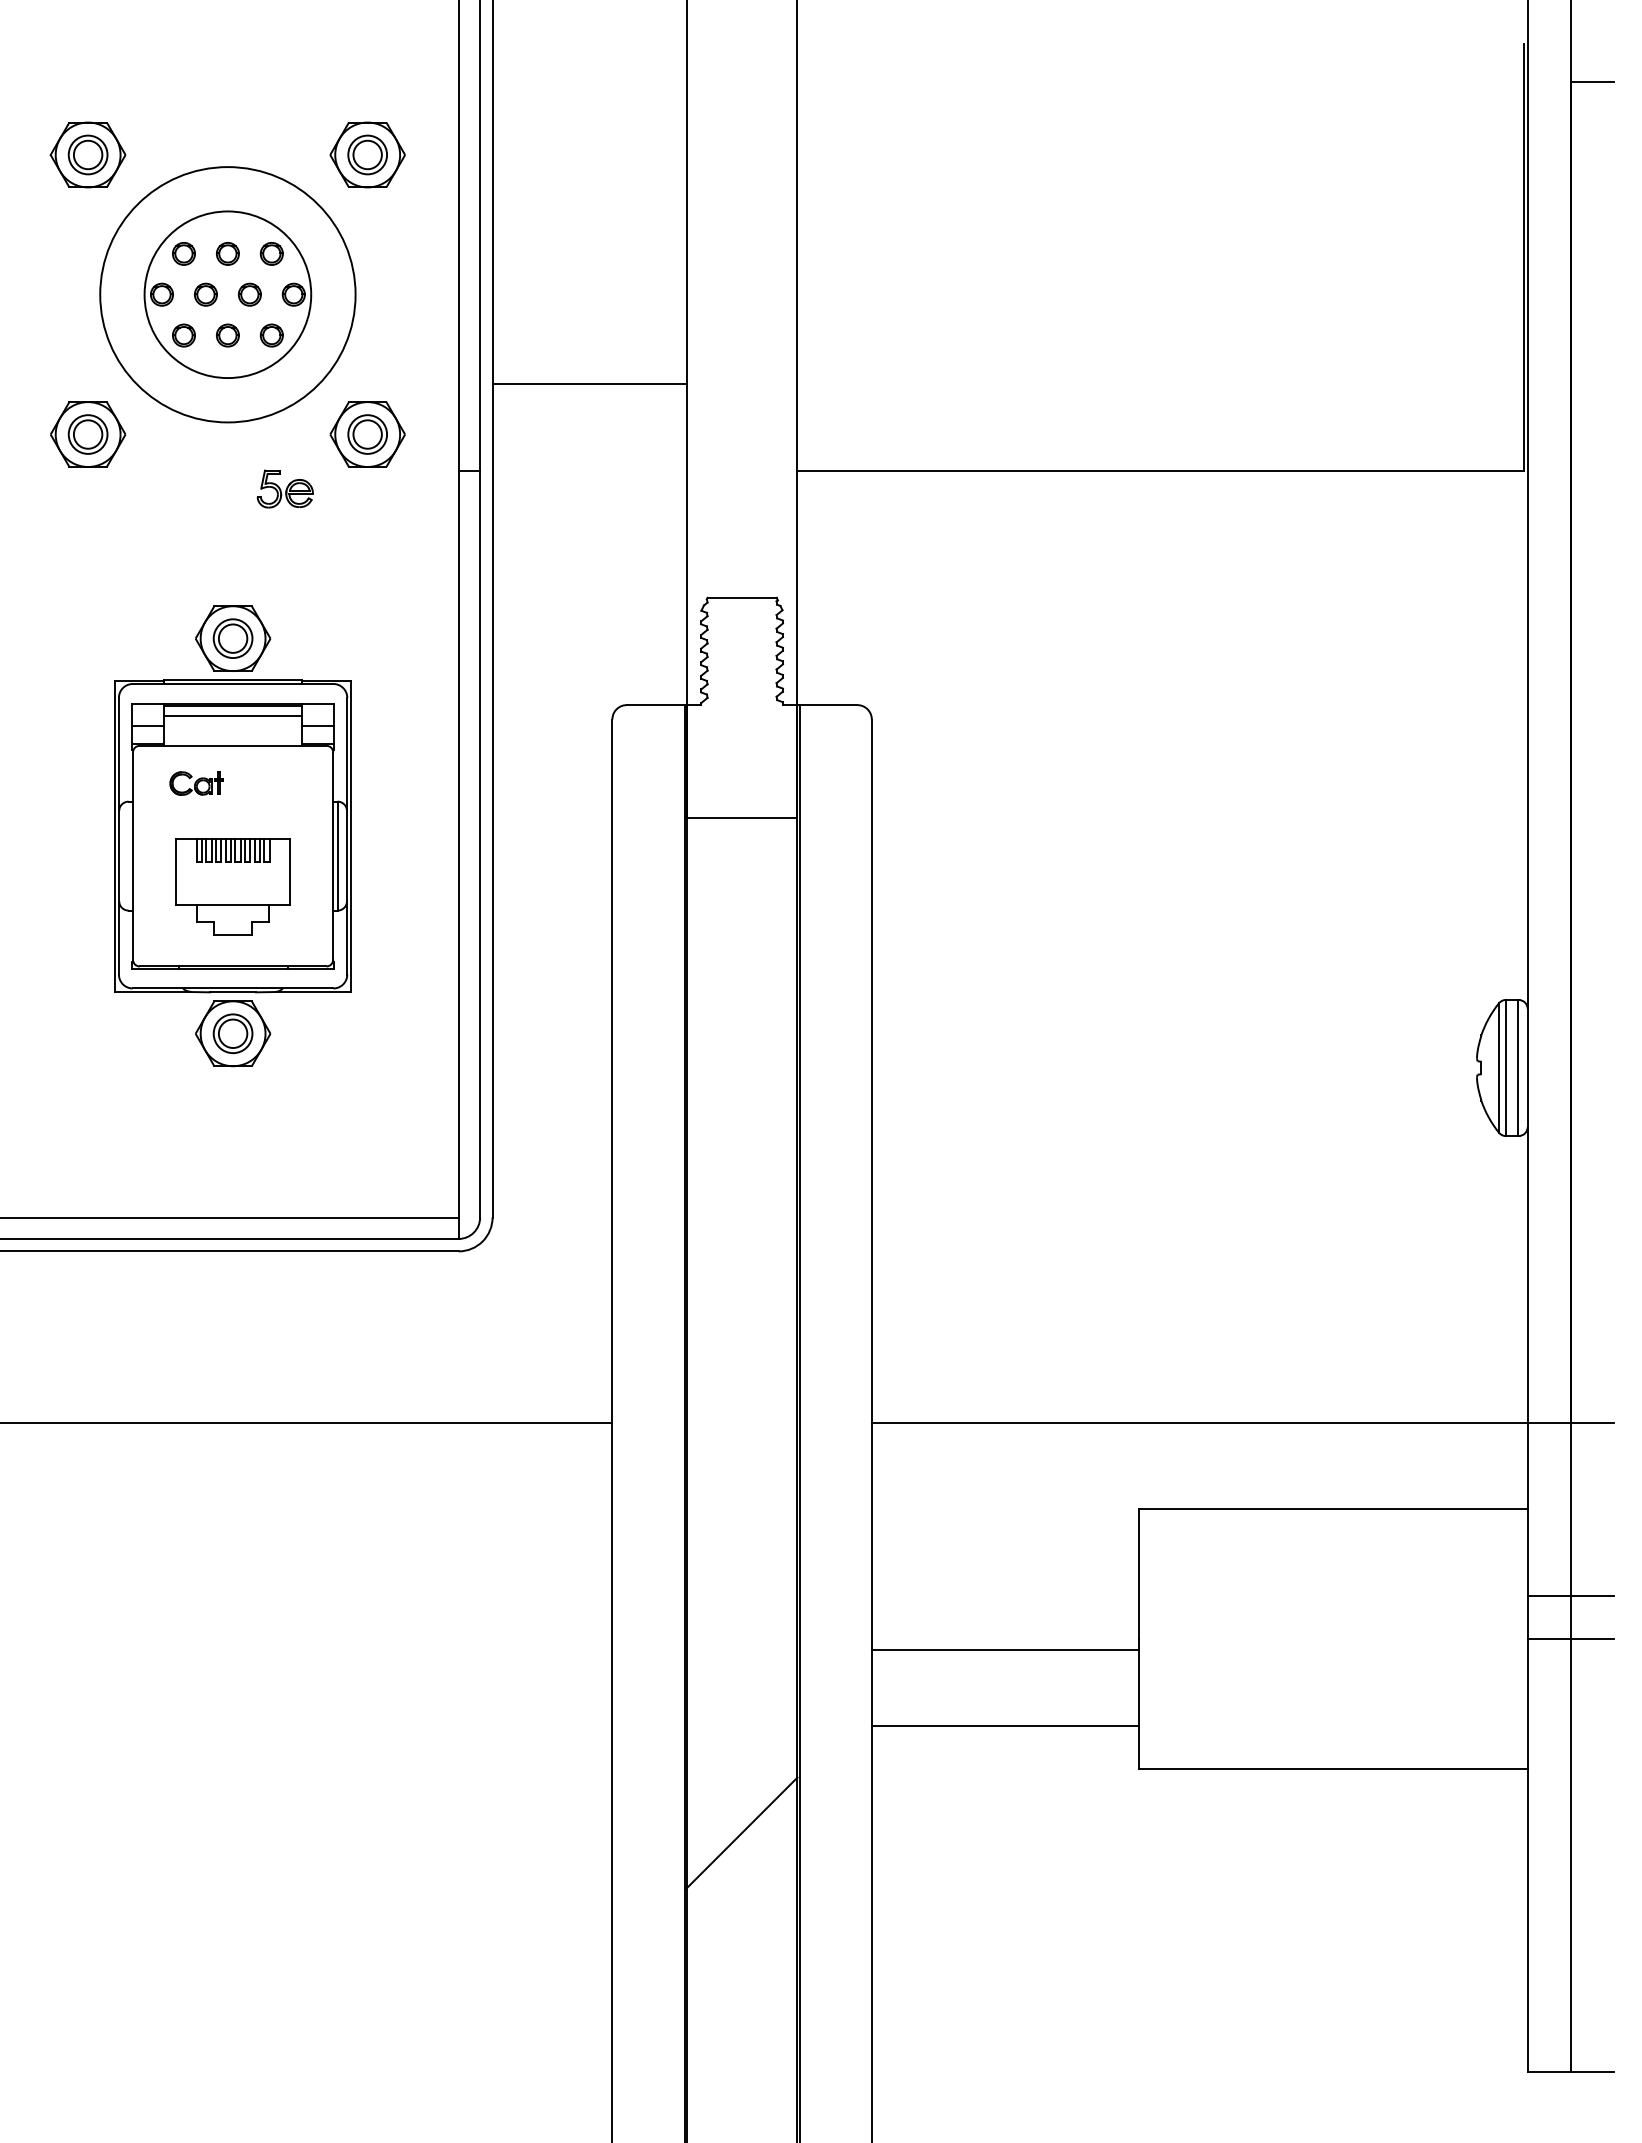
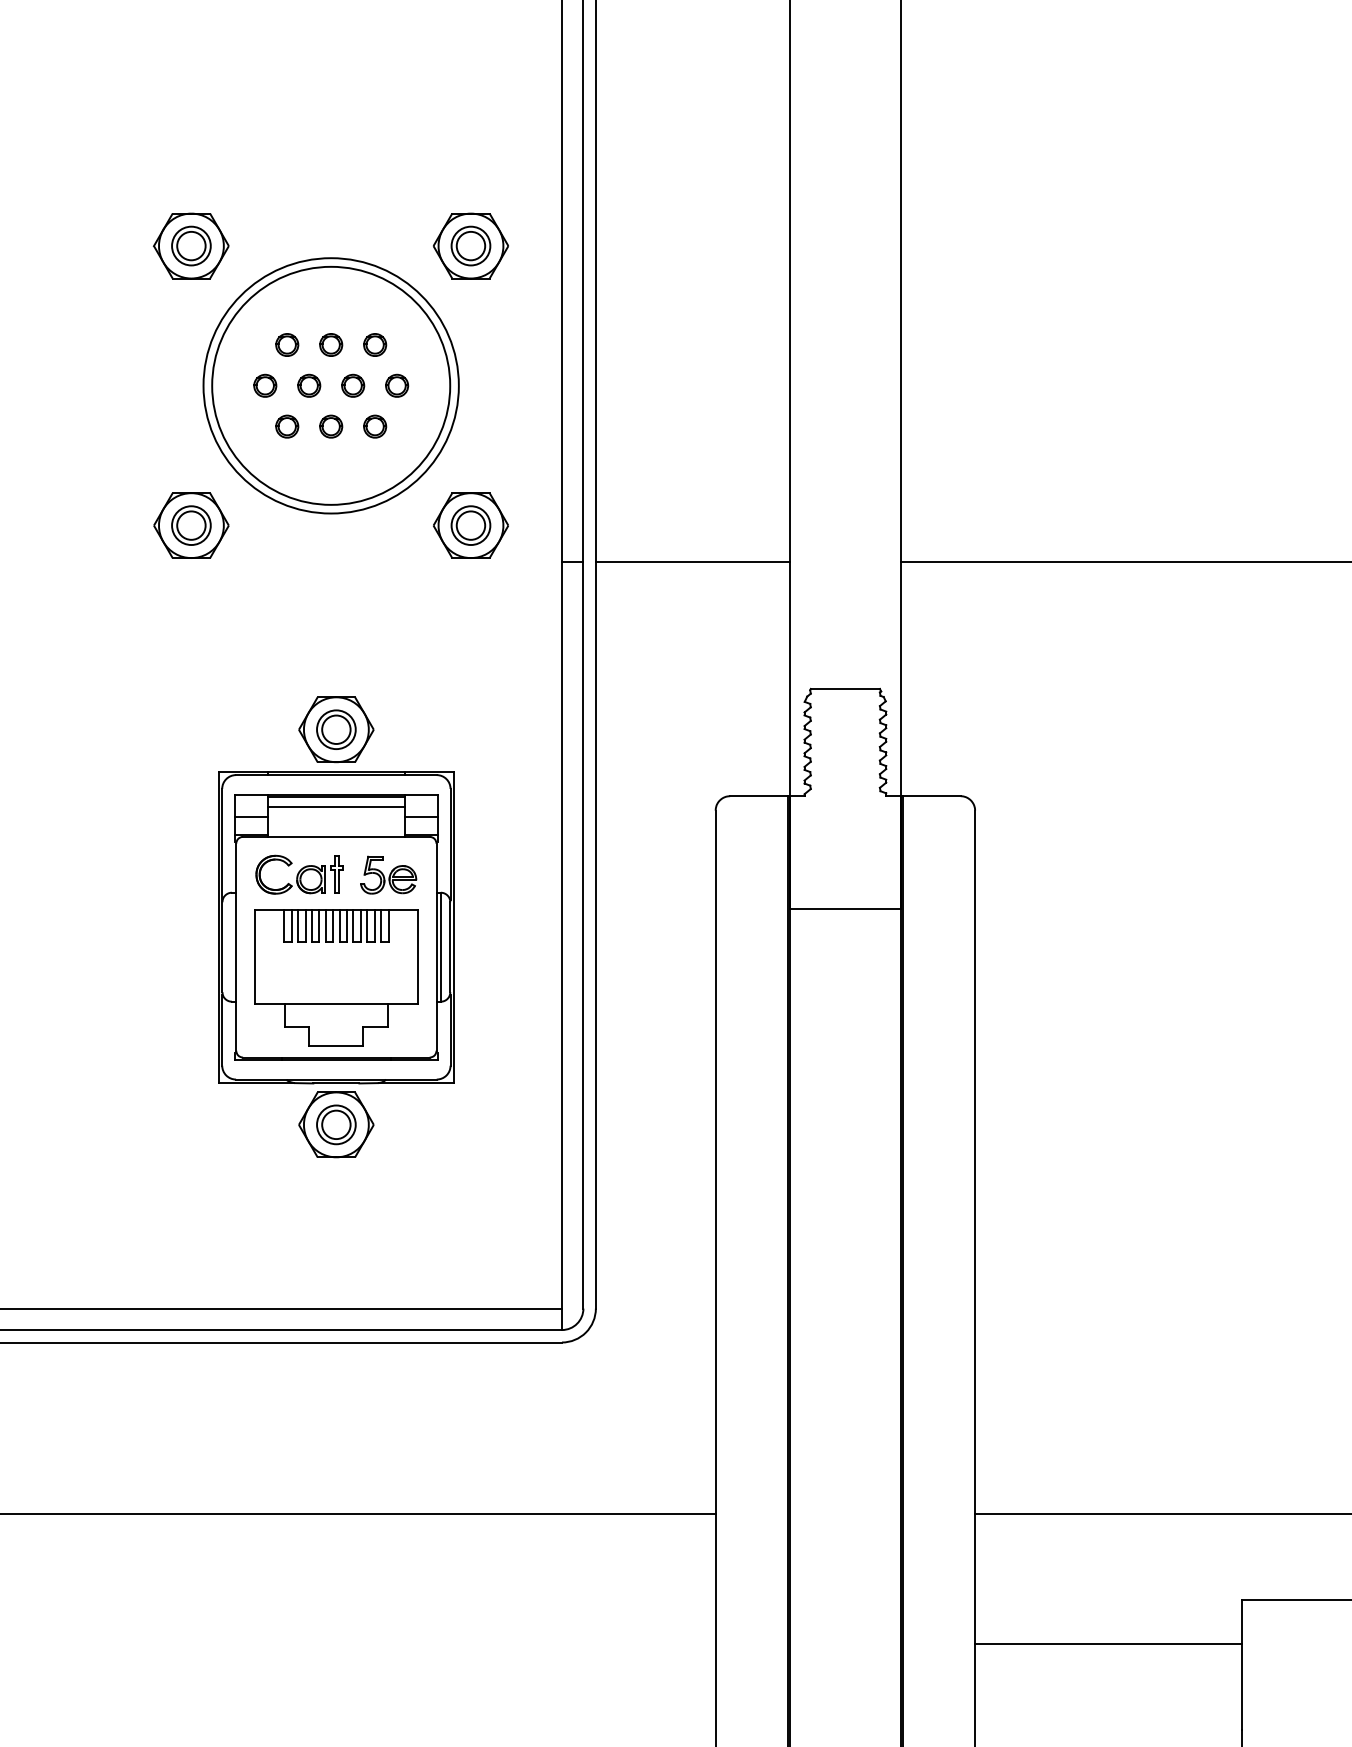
circle: (227, 294) -> (330, 385), size x1.43
line: (589, 384) -> (692, 562), moved
part: (284, 488) -> (387, 874), moved
part: (196, 783) -> (299, 874), size x1.67
part: (232, 886) -> (335, 977), size x1.43
line: (1004, 1649) -> (1107, 1643), moved

